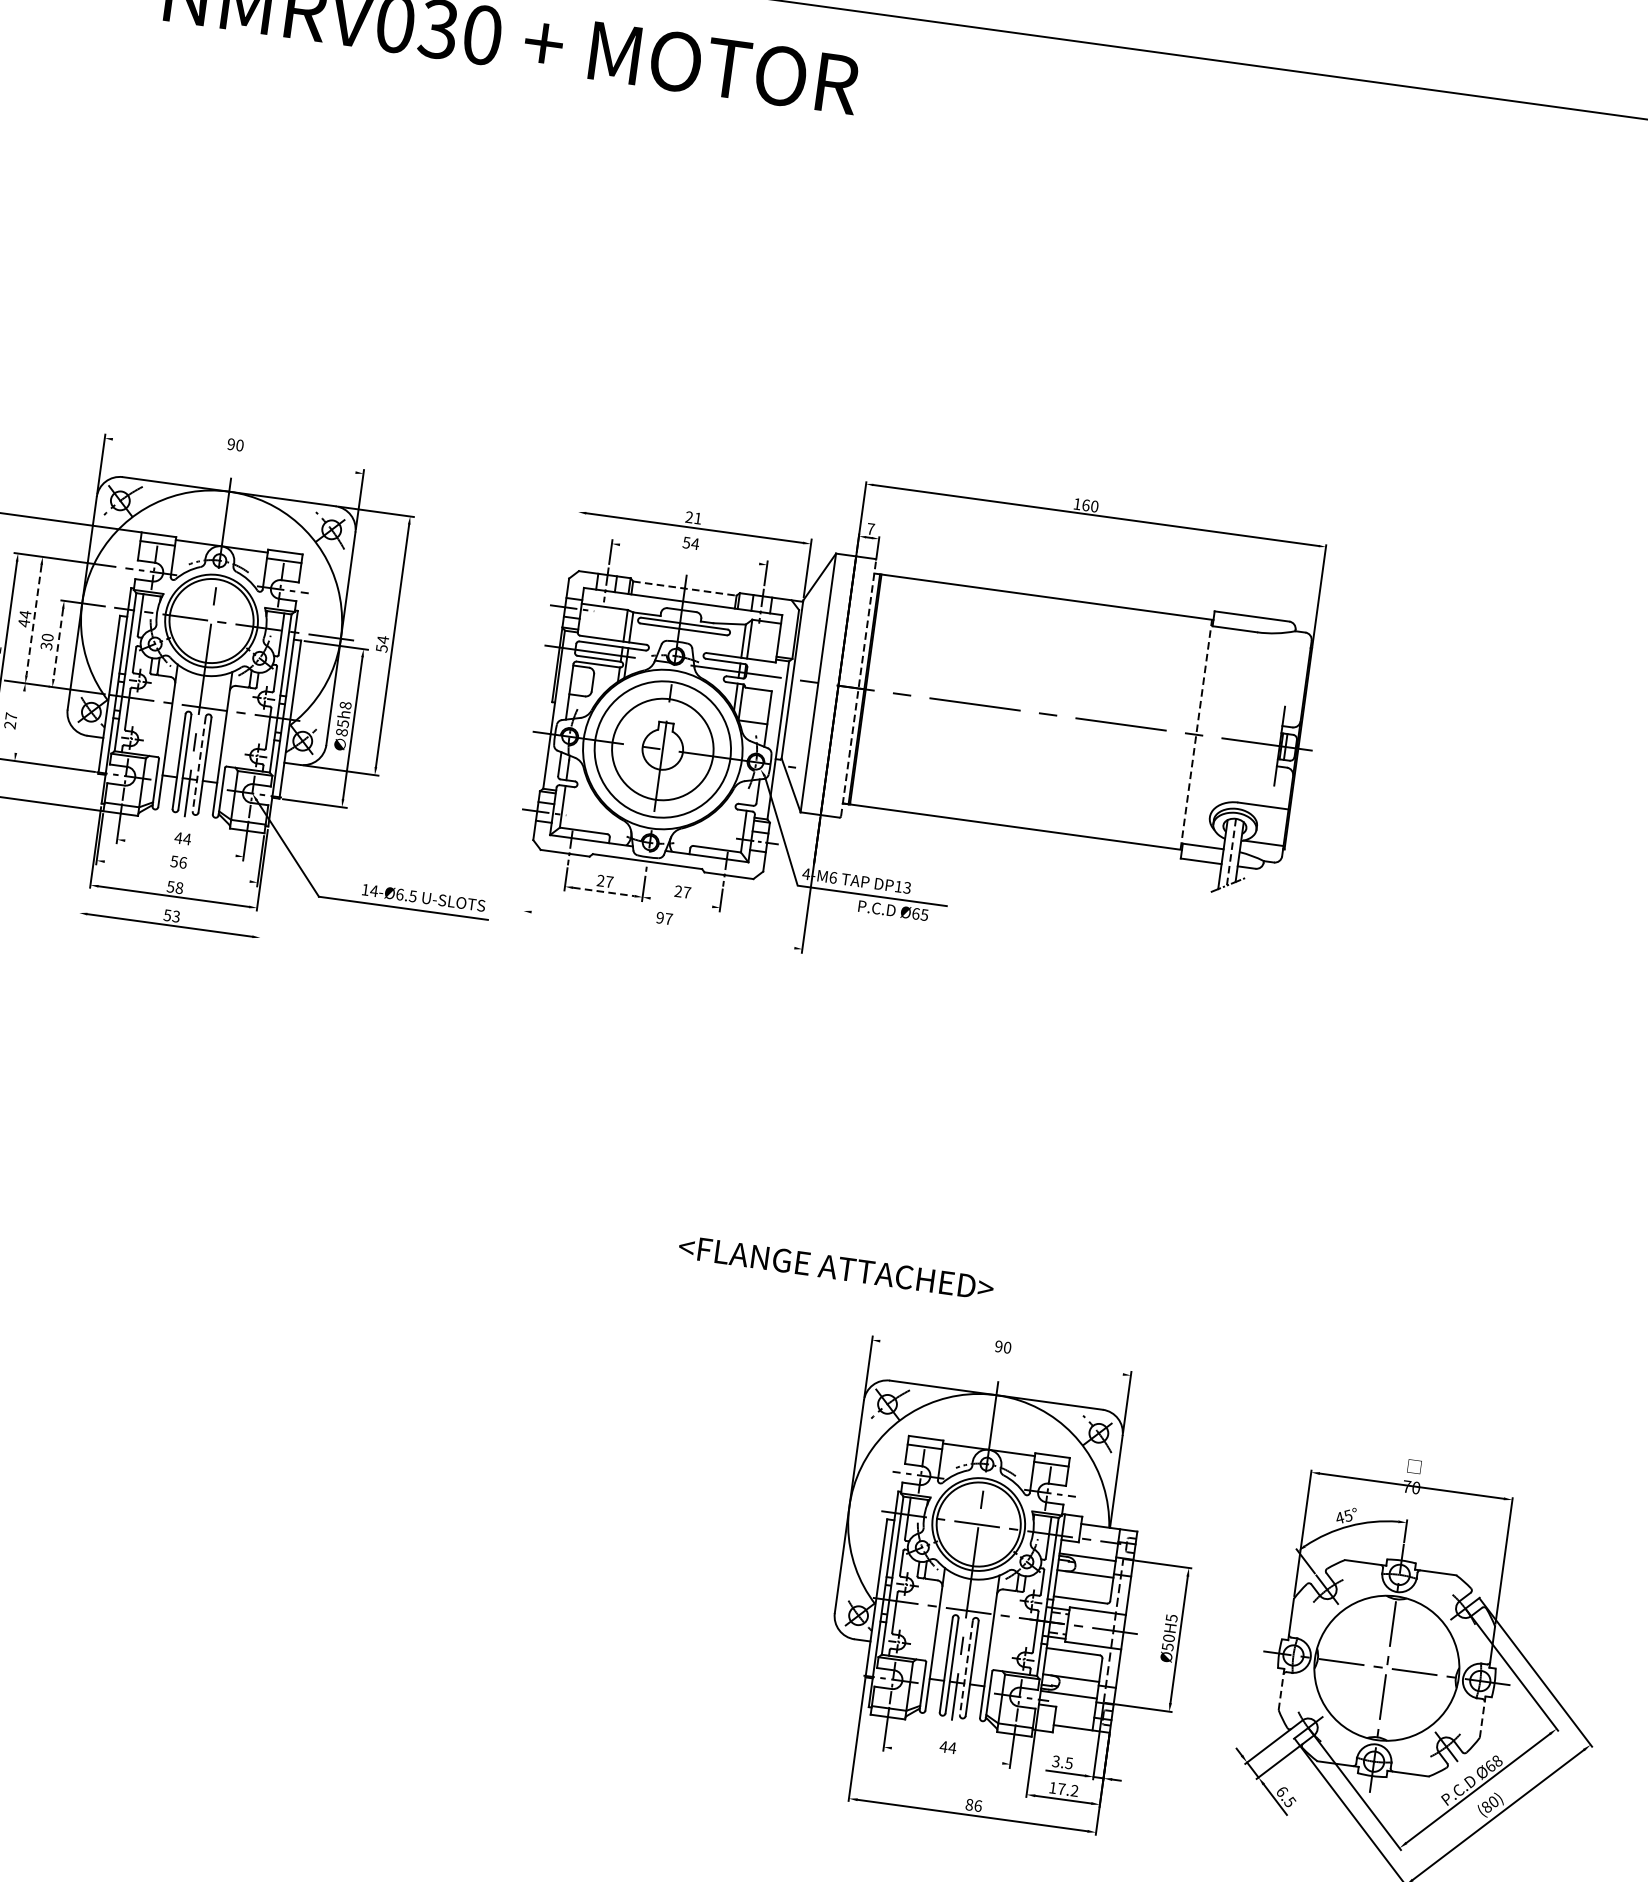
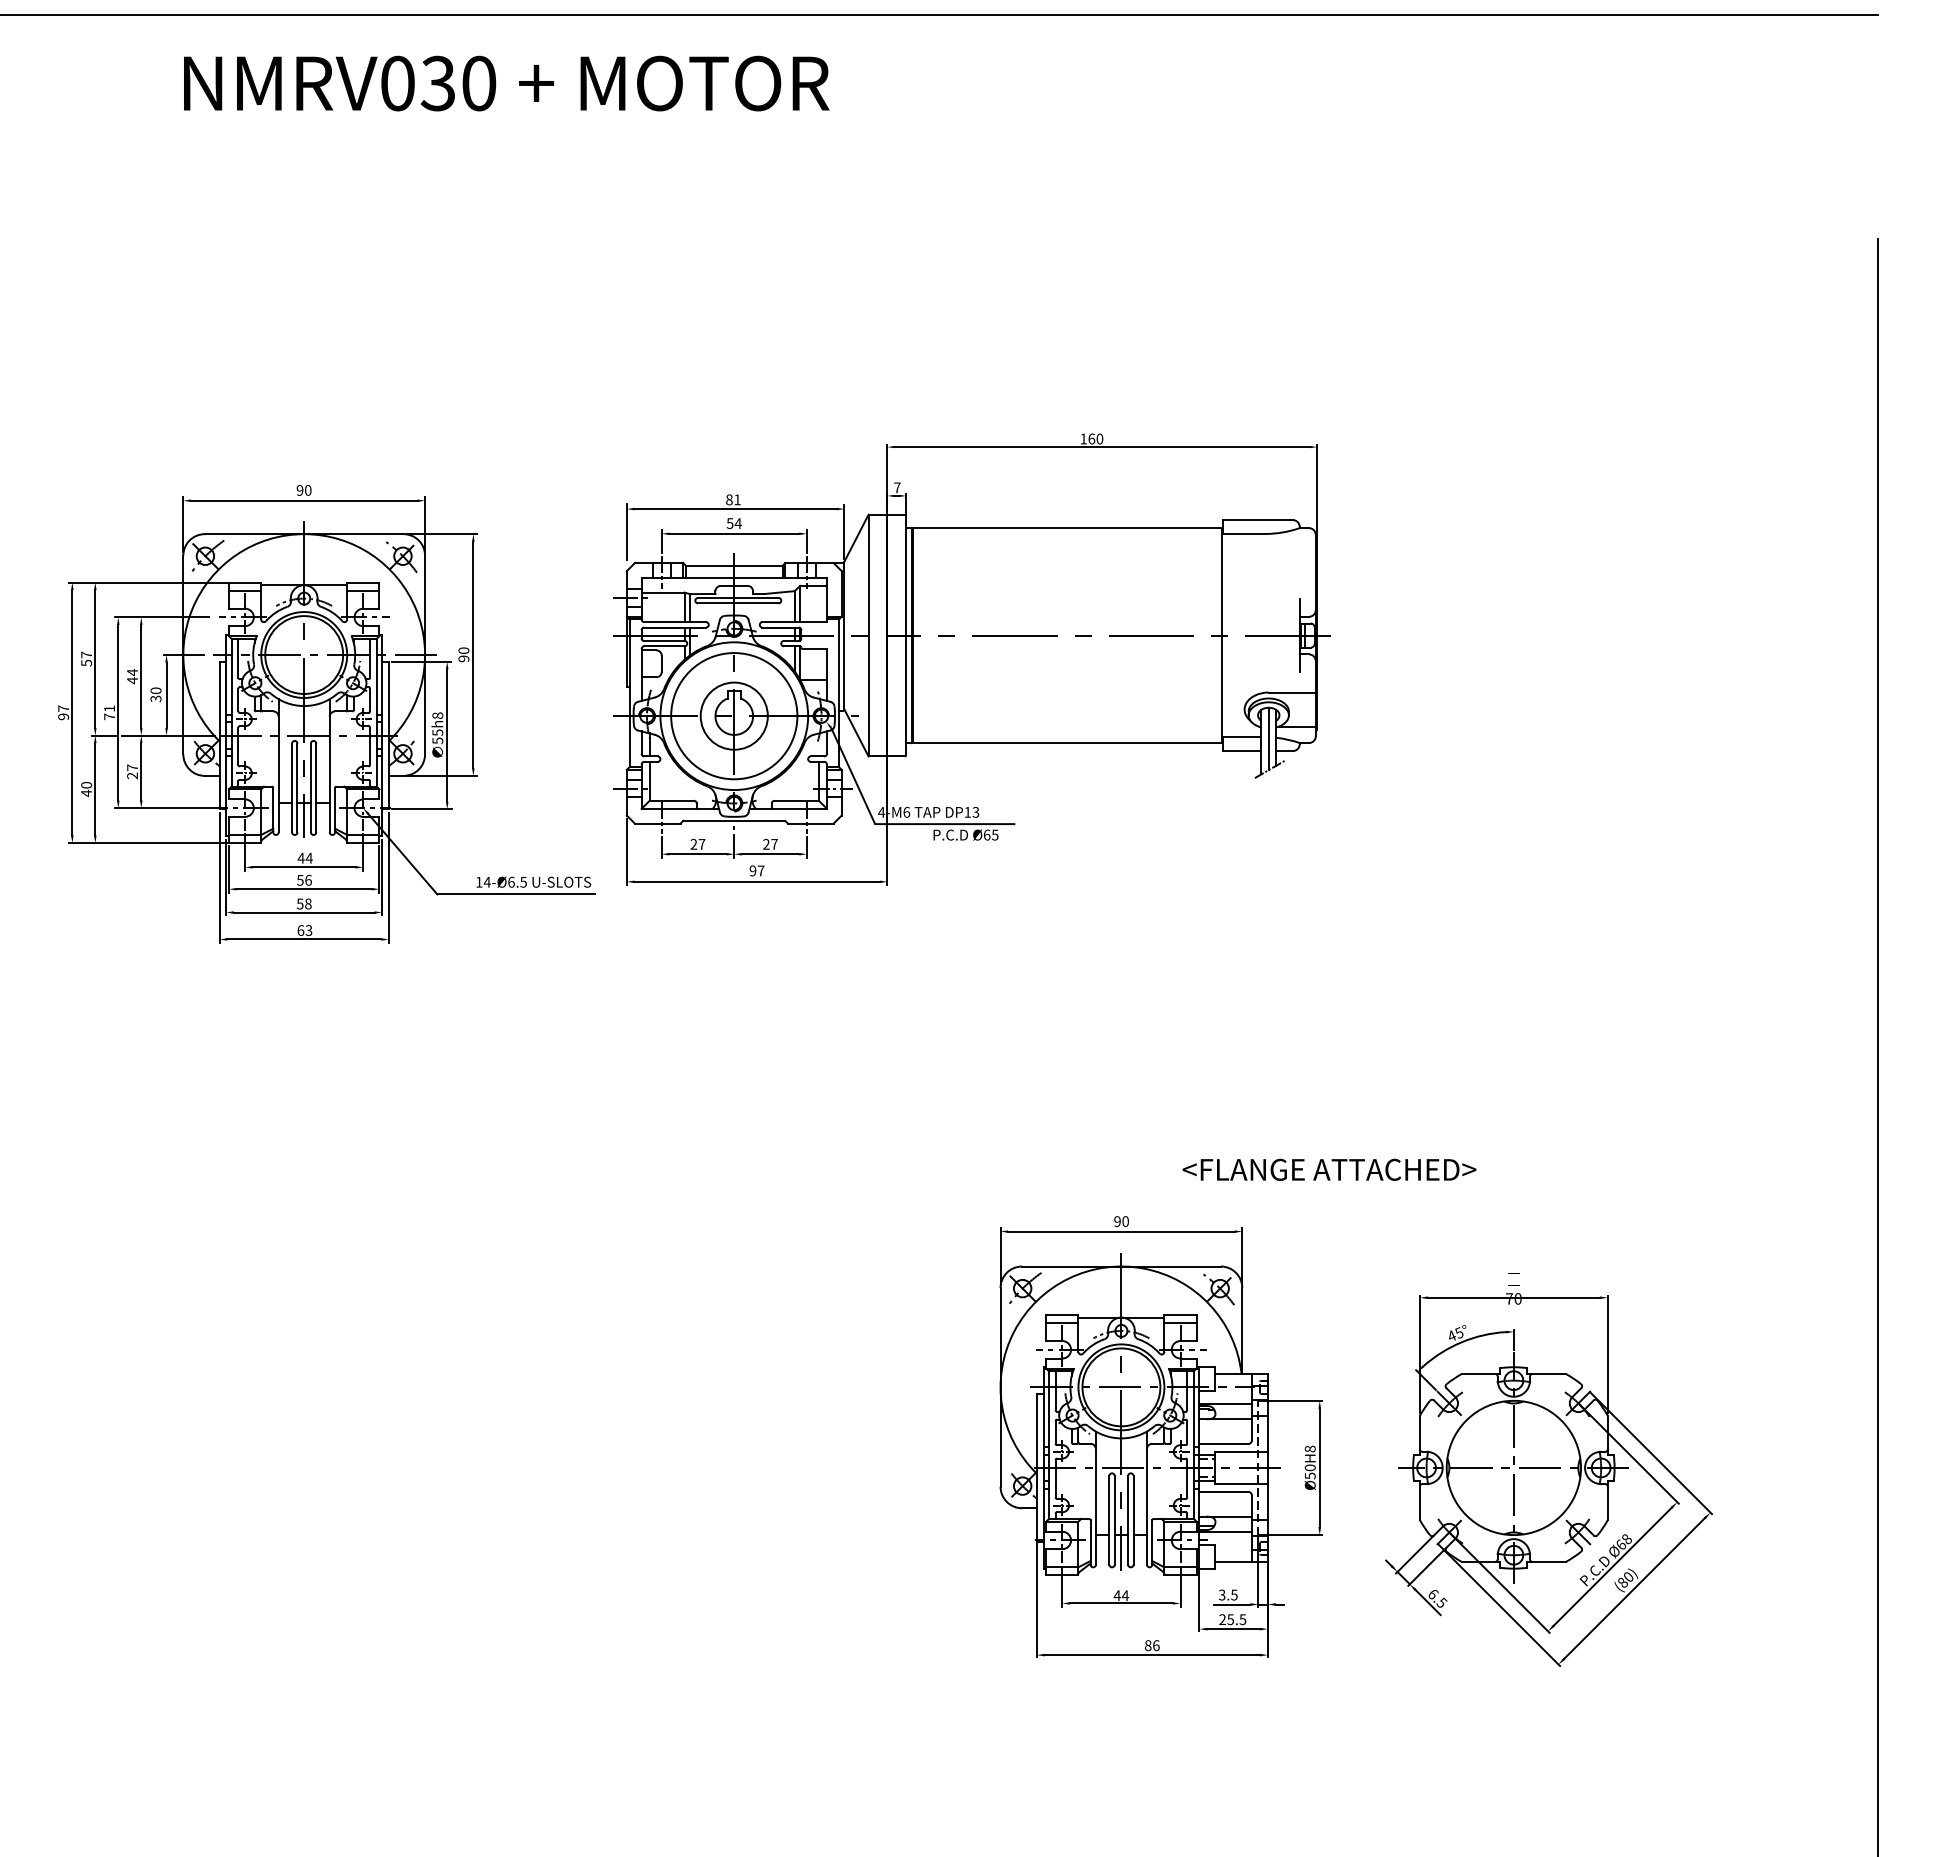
line: (233, 455) -> (303, 500), added
text: (689, 516) -> (729, 499), 21 -> 81
line: (574, 537) -> (626, 532), added
line: (689, 554) -> (734, 533), added
line: (685, 588) -> (734, 565), dashed -> solid
line: (34, 620) -> (141, 676), dashed -> solid
text: (382, 643) -> (463, 654), 54 -> 90
line: (58, 644) -> (166, 695), dashed -> solid
line: (858, 688) -> (906, 635), dashed -> solid
line: (20, 721) -> (141, 771), added
text: (341, 732) -> (437, 740), 85h8 -> 55h8
line: (1196, 734) -> (1221, 635), dashed -> solid
circle: (662, 748) -> (733, 715), size x0.71
line: (198, 764) -> (310, 788), dashed -> solid
line: (88, 846) -> (219, 877), added
line: (179, 848) -> (303, 867), added
line: (1231, 852) -> (1268, 739), dashed -> solid
line: (176, 871) -> (303, 889), added
line: (269, 871) -> (388, 877), added
line: (527, 878) -> (626, 851), added
line: (604, 892) -> (698, 854), dashed -> solid
line: (681, 902) -> (770, 854), added
text: (167, 915) -> (300, 930), 53 -> 63
line: (662, 929) -> (756, 881), added
text: (836, 1267) -> (1329, 1169), moved
line: (1001, 1357) -> (1121, 1231), added
text: (1171, 1617) -> (1309, 1448), Ø50H5 -> Ø50H8
line: (966, 1668) -> (1128, 1520), dashed -> solid
line: (1281, 1689) -> (1419, 1500), dashed -> solid
line: (1482, 1716) -> (1607, 1500), dashed -> solid
line: (947, 1755) -> (1121, 1603), added
text: (1063, 1789) -> (1232, 1619), 17.2 -> 25.5

